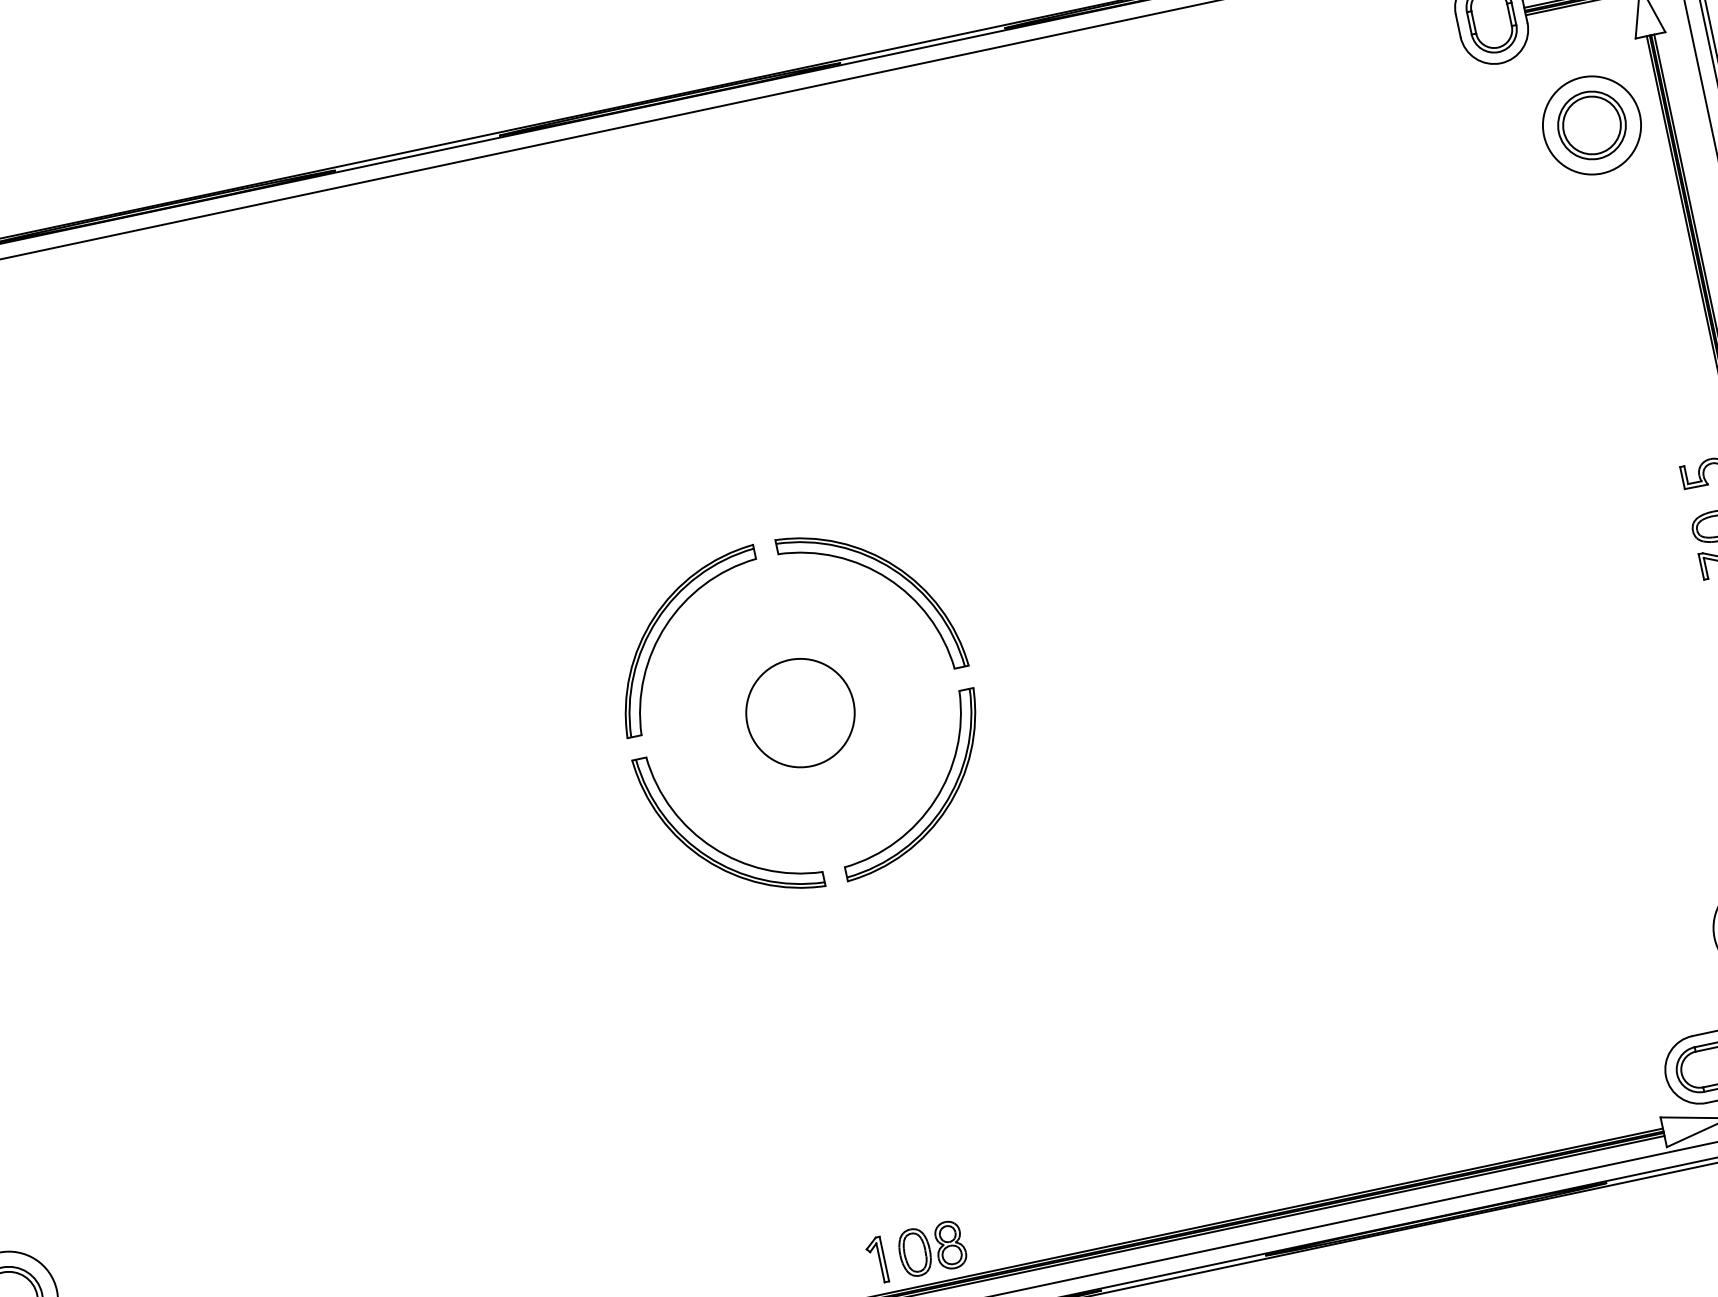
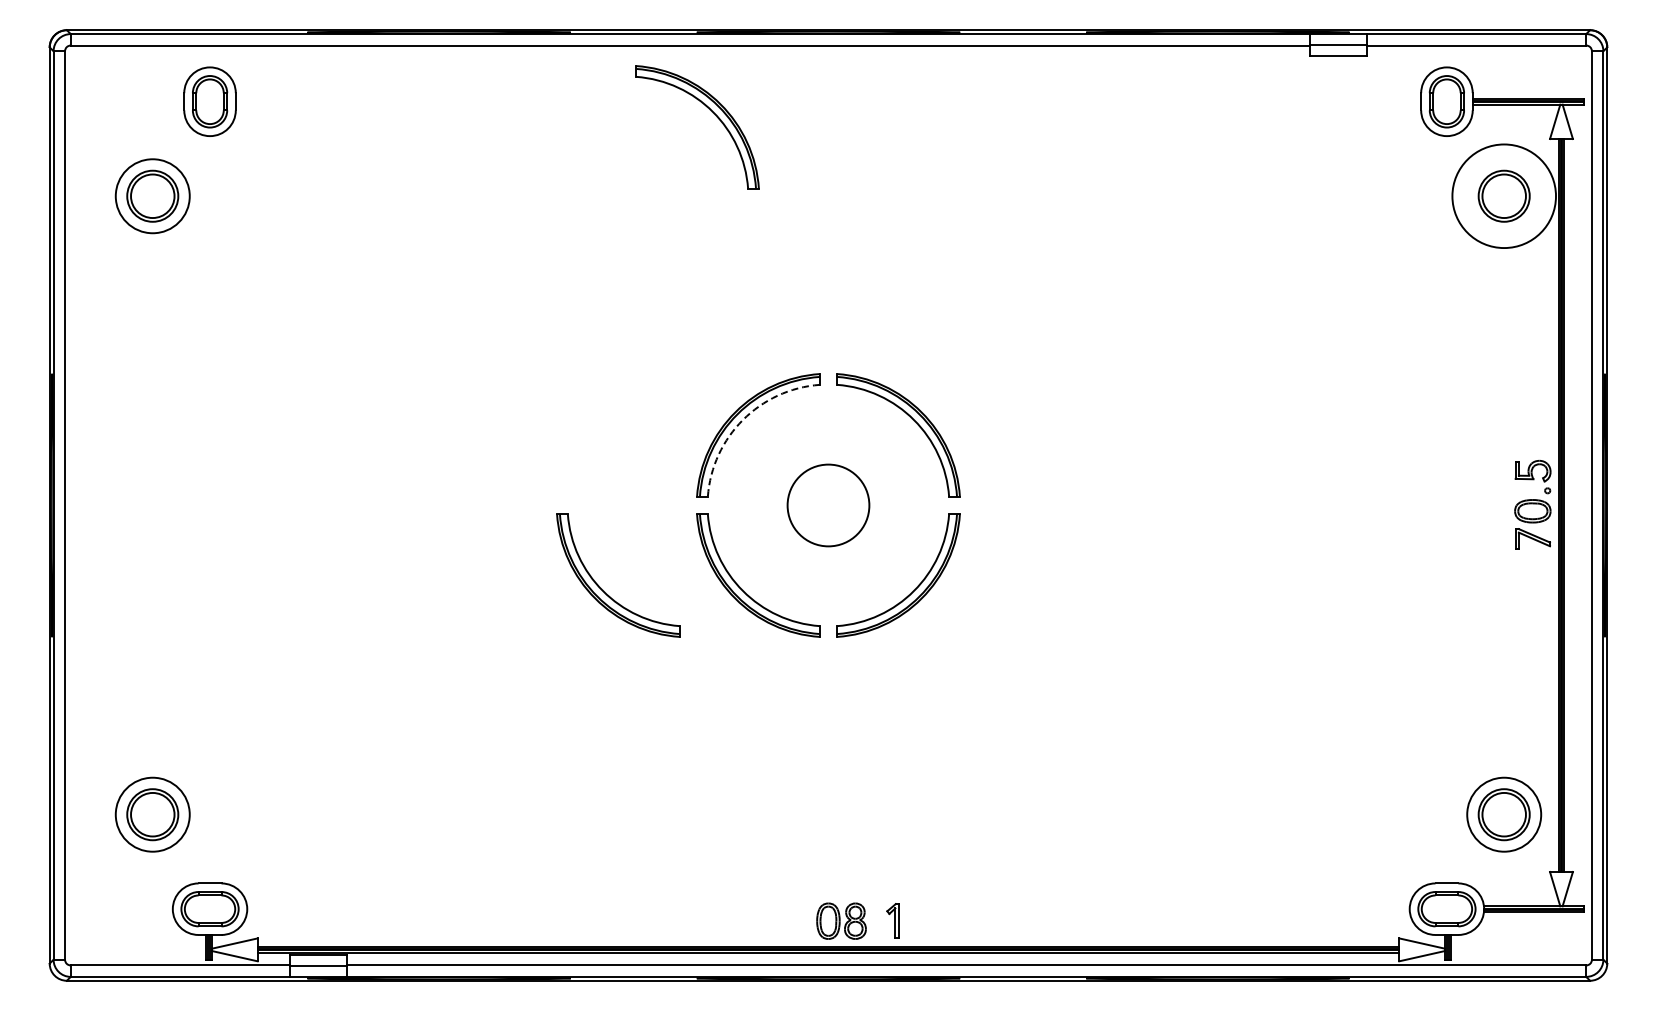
circle: (1592, 125) -> (1504, 196), size x1.4
part: (541, 235) -> (712, 112), added
arc: (665, 625) -> (742, 419), solid -> dashed
part: (531, 885) -> (603, 590), added
part: (876, 1259) -> (892, 920), moved

